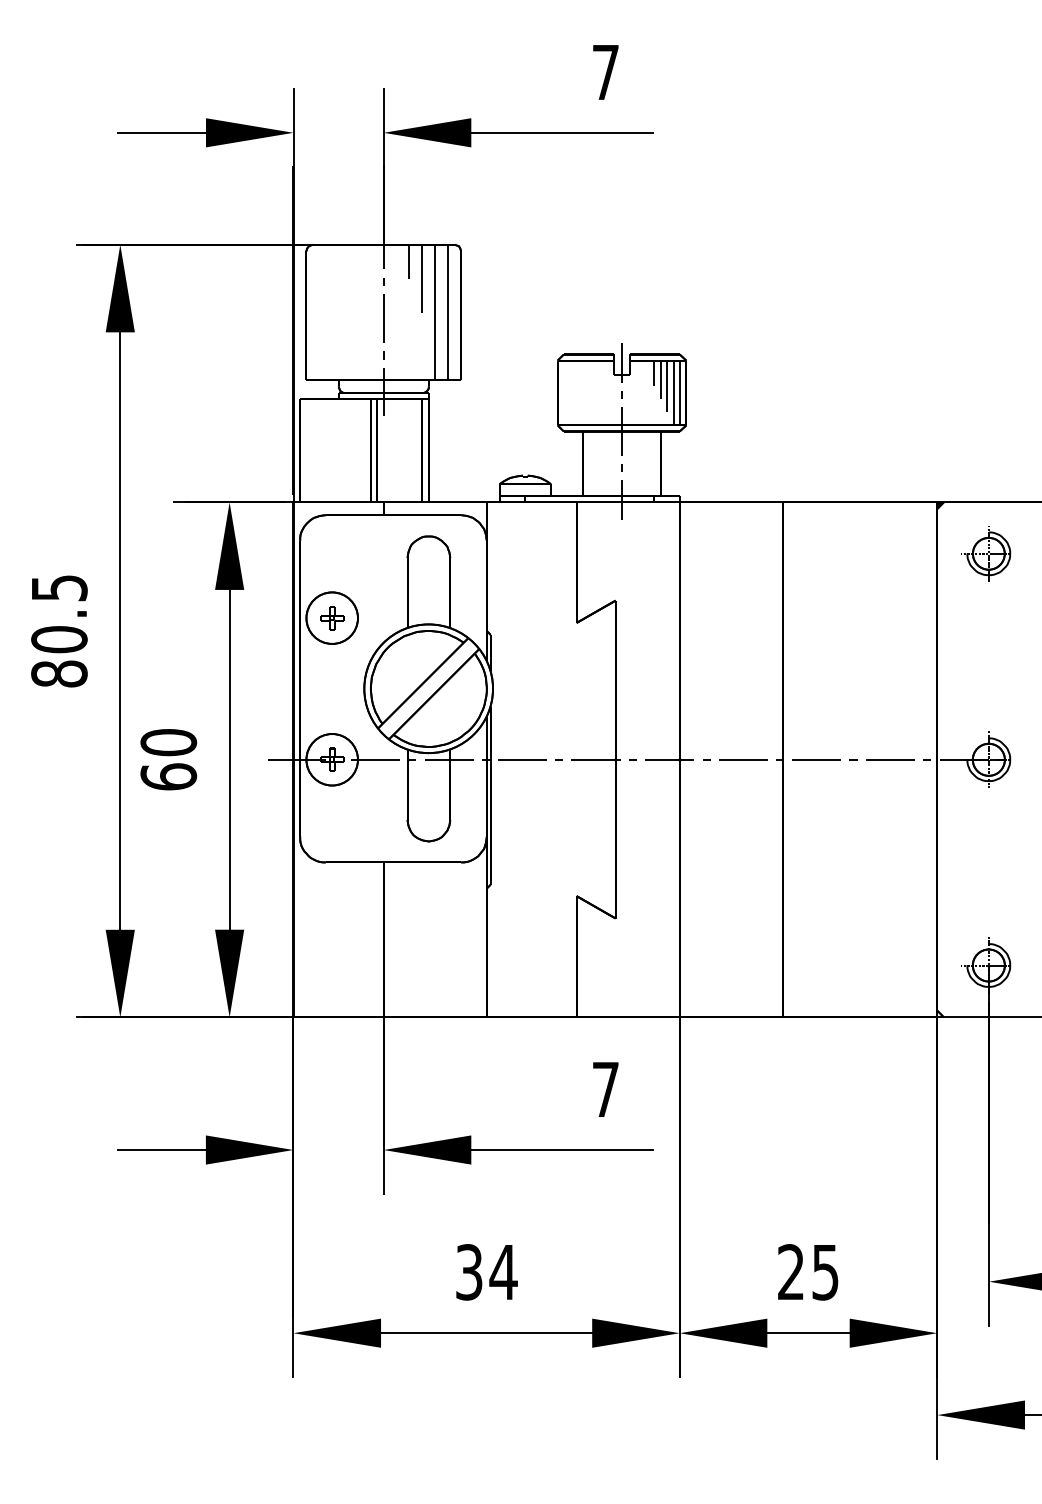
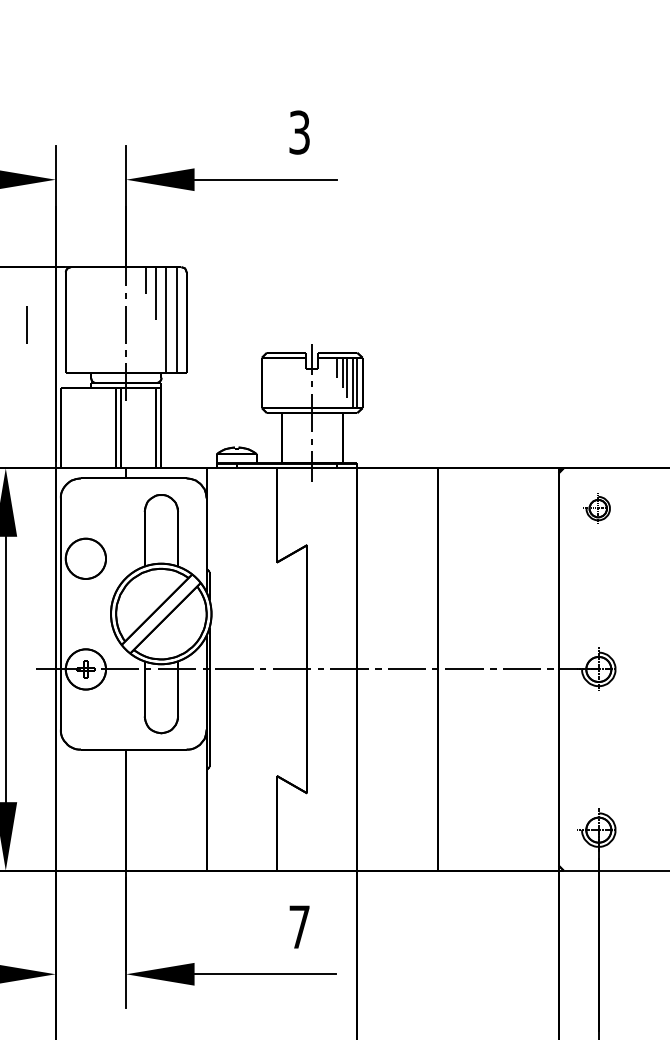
text: (605, 72) -> (299, 132), 7 -> 3
line: (256, 318) -> (26, 324), added
part: (986, 553) -> (596, 508), size x0.7
part: (332, 618) -> (86, 559), removed

